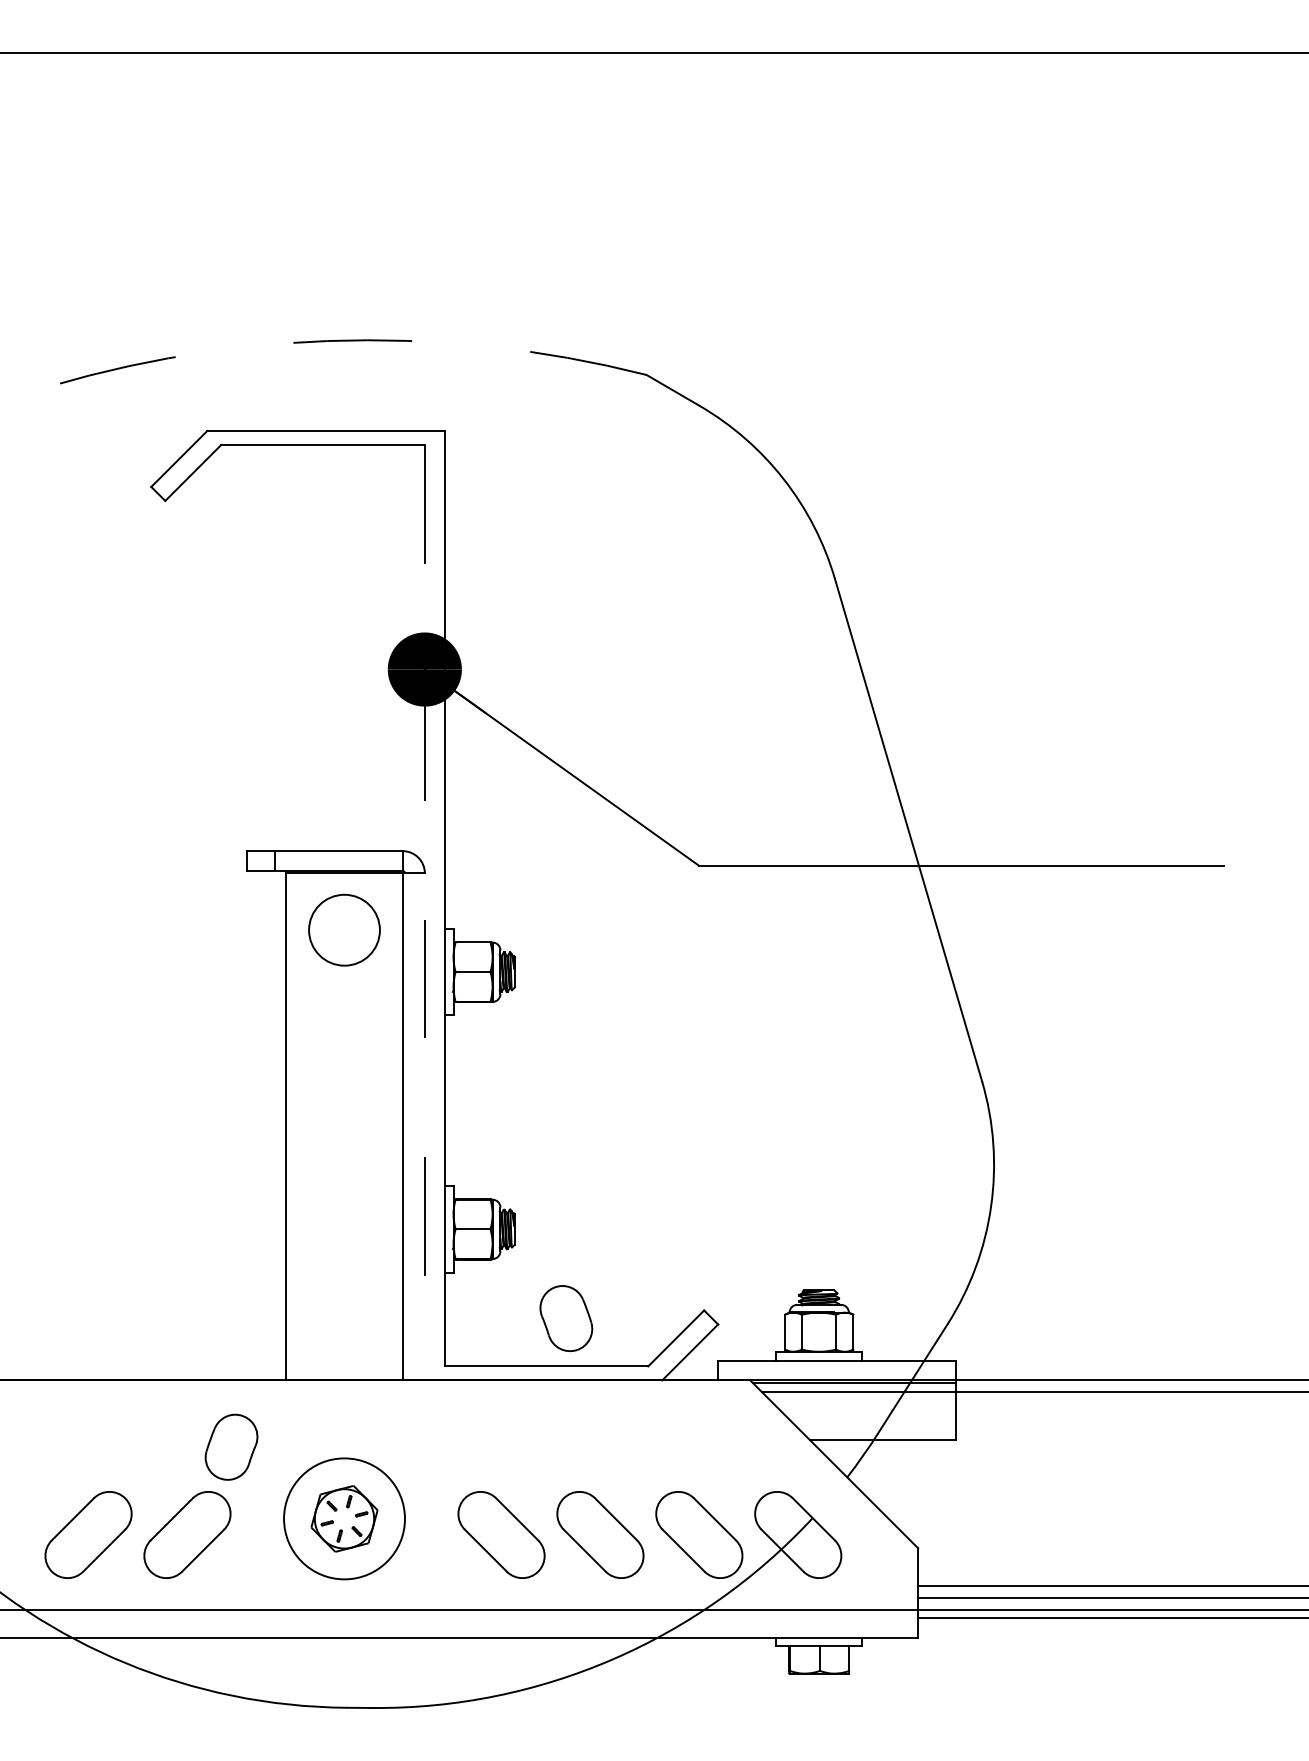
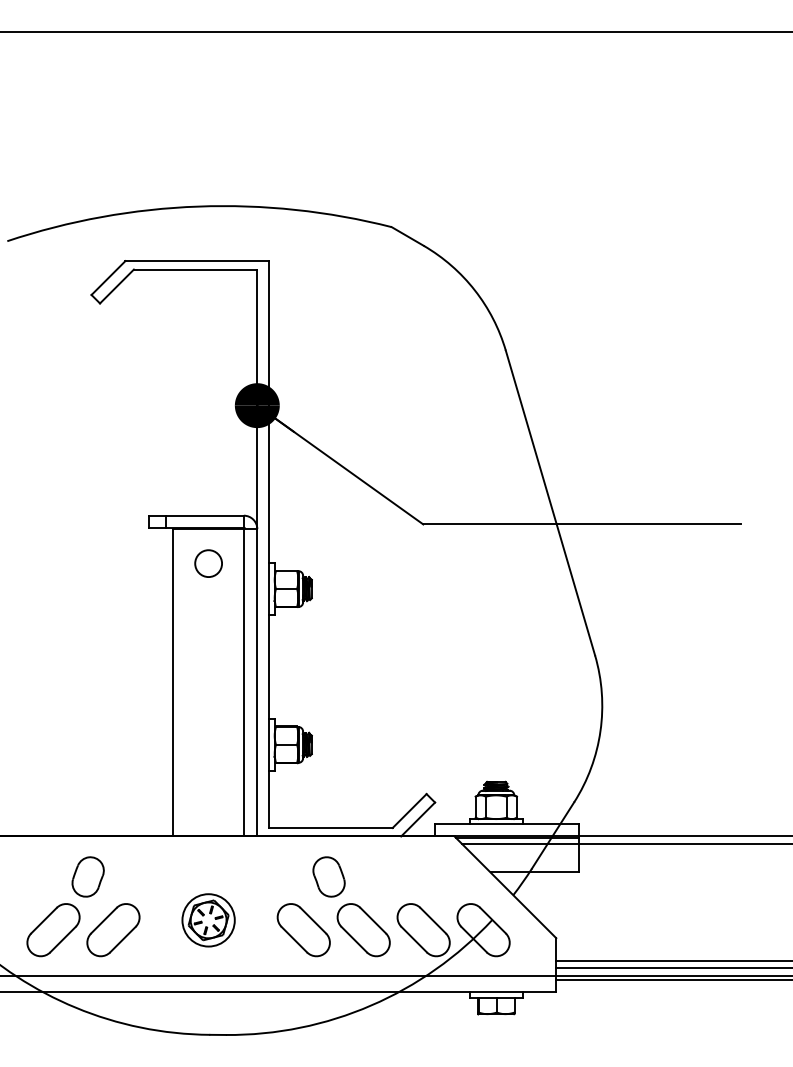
arc: (327, 340) -> (198, 206), dashed -> solid
line: (425, 913) -> (257, 553), dashed -> solid
circle: (344, 930) -> (208, 563), size x0.62
part: (565, 1317) -> (328, 876), moved
part: (230, 1446) -> (87, 876), moved
circle: (344, 1519) -> (208, 920), size x0.71

